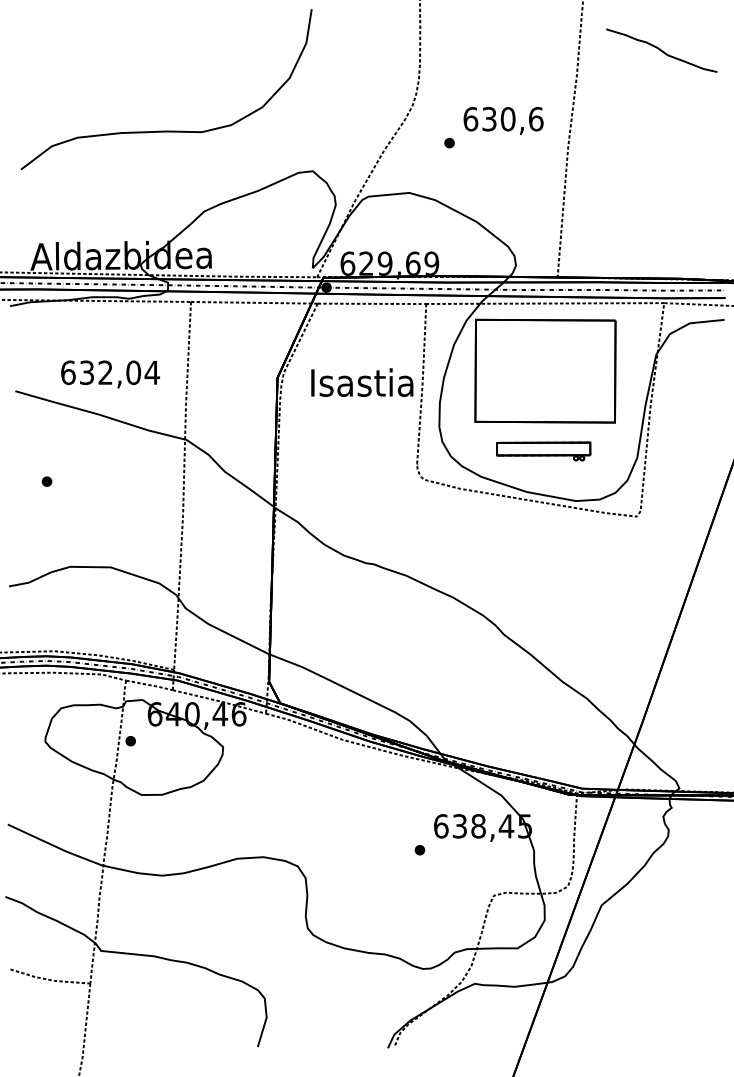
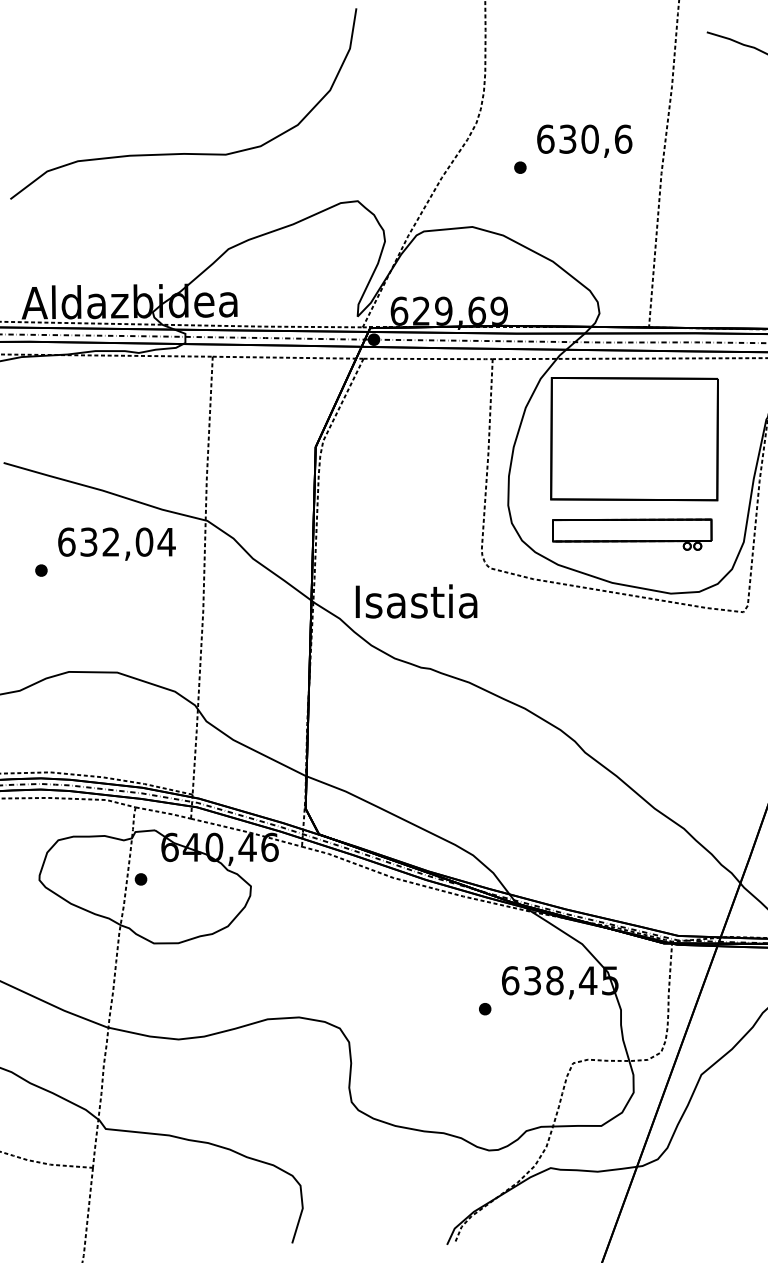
text: (110, 374) -> (116, 544), moved
text: (362, 382) -> (416, 601), moved
part: (543, 451) -> (632, 534), size x1.43

